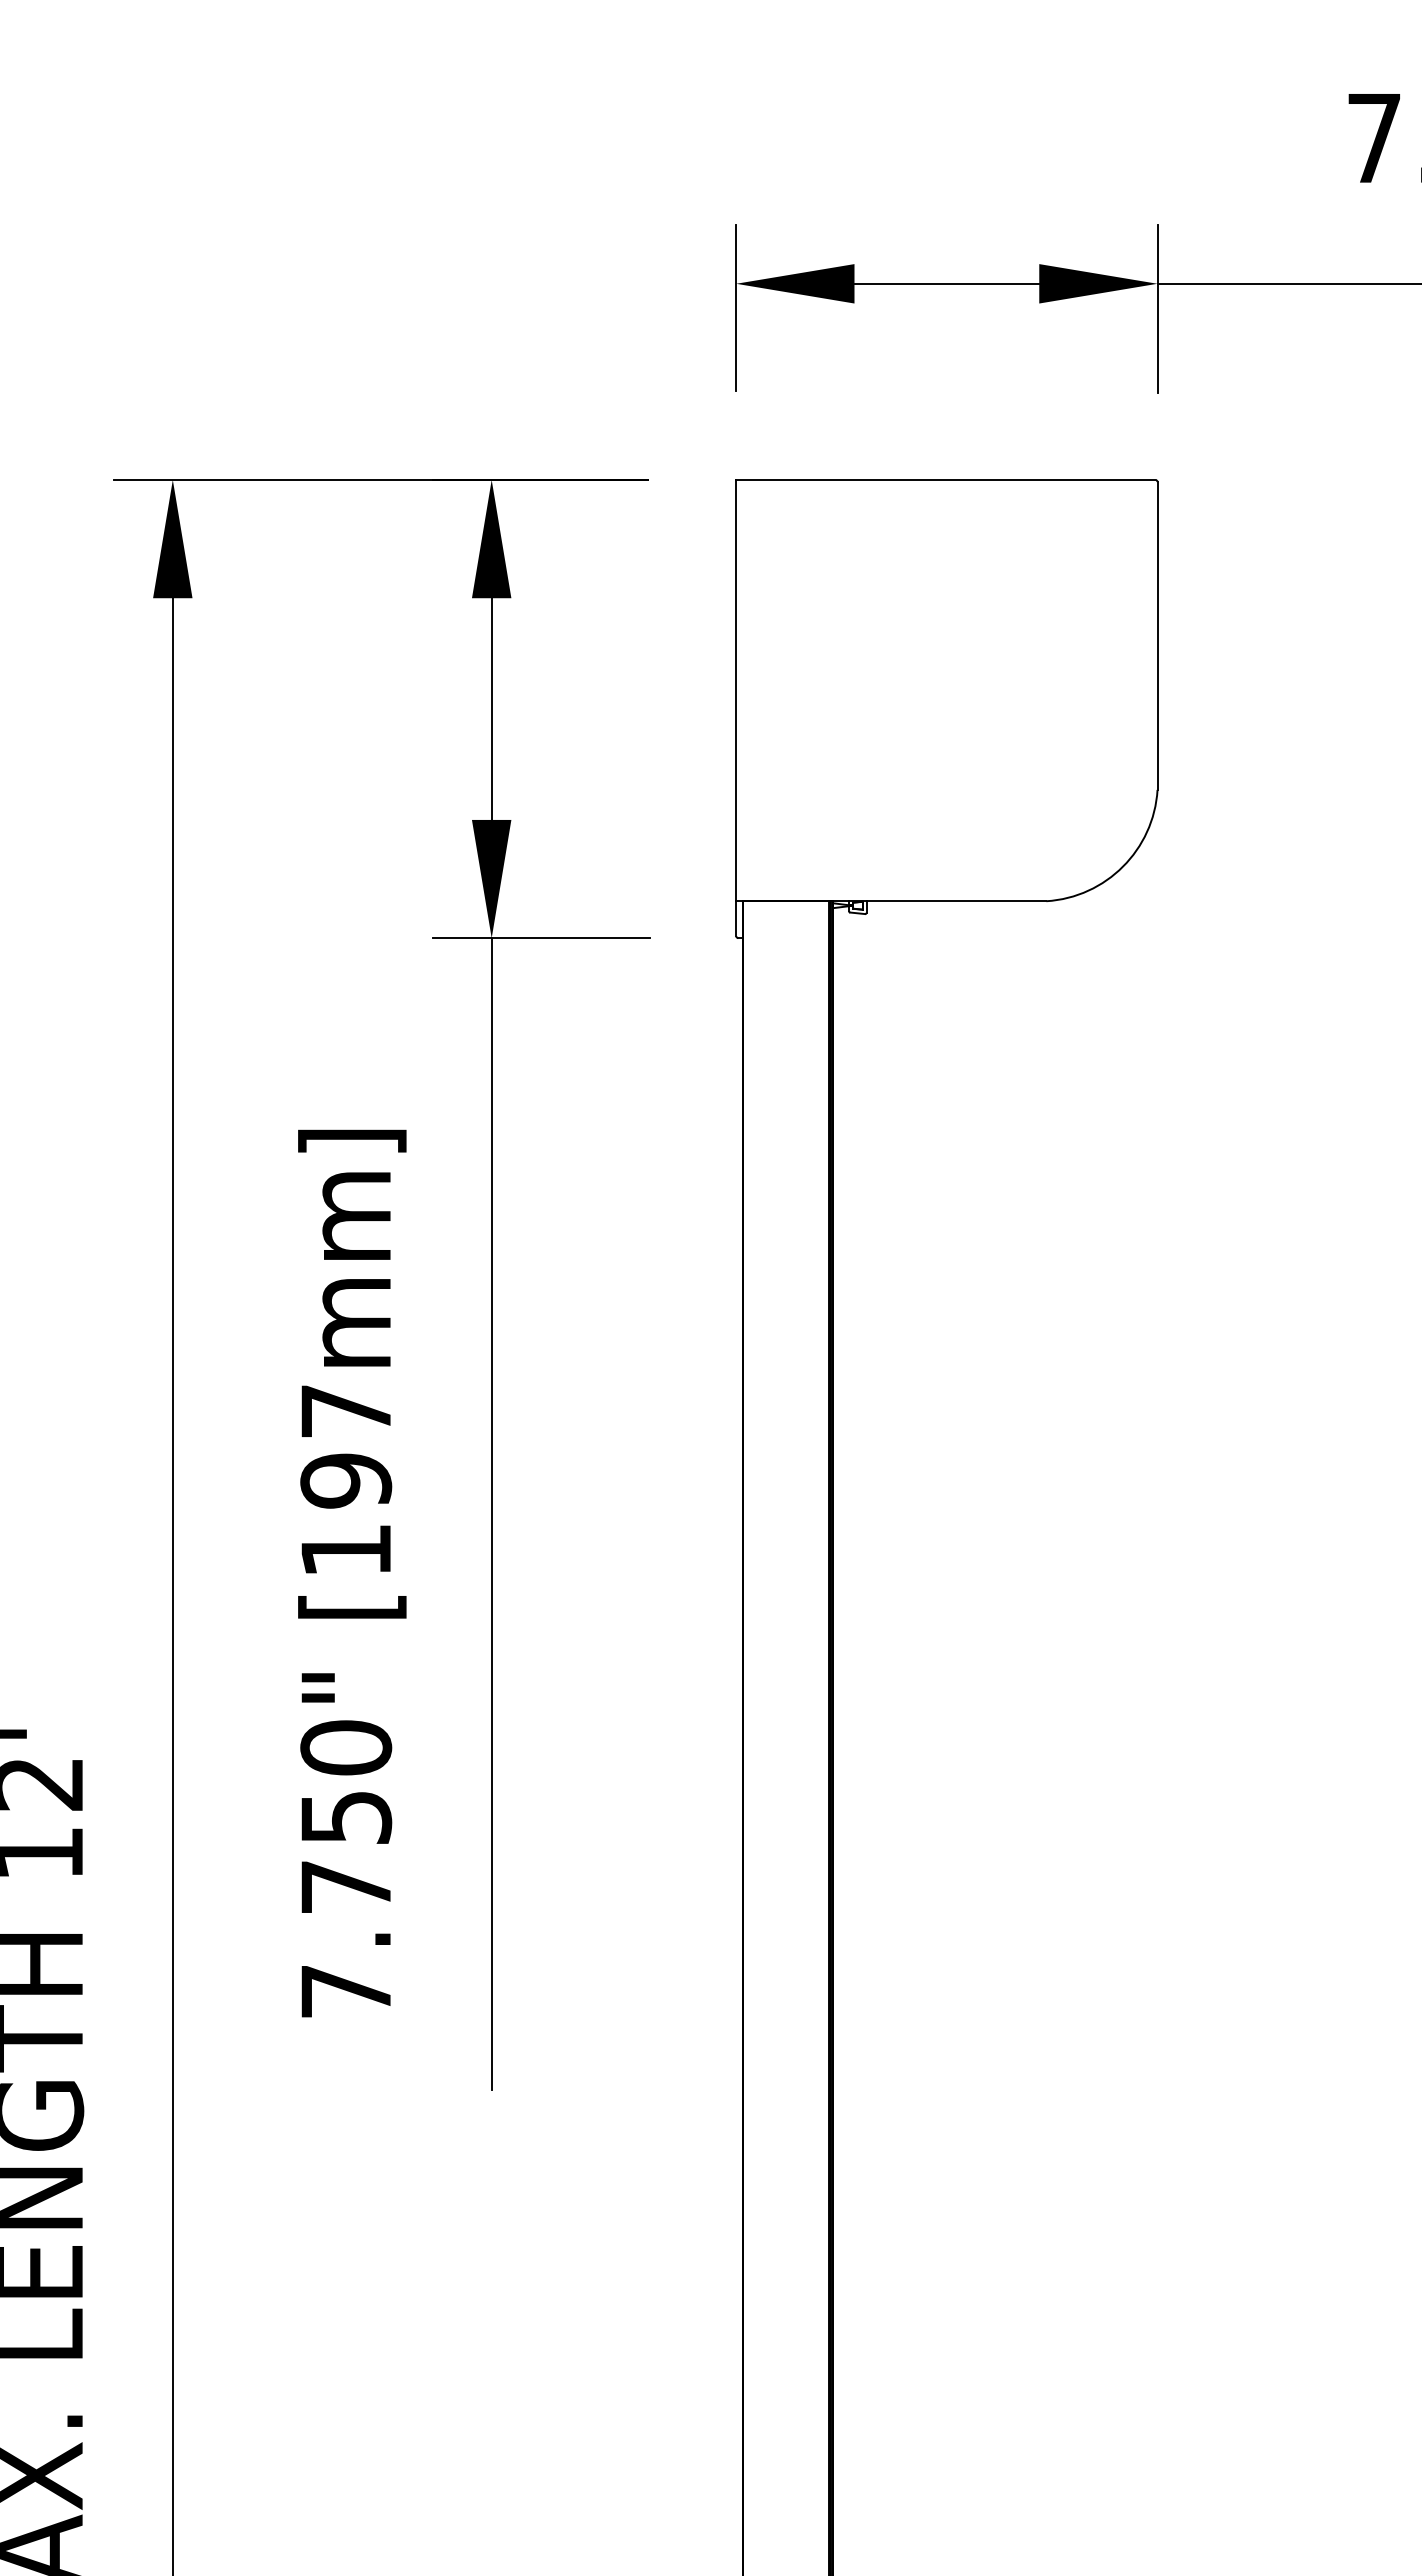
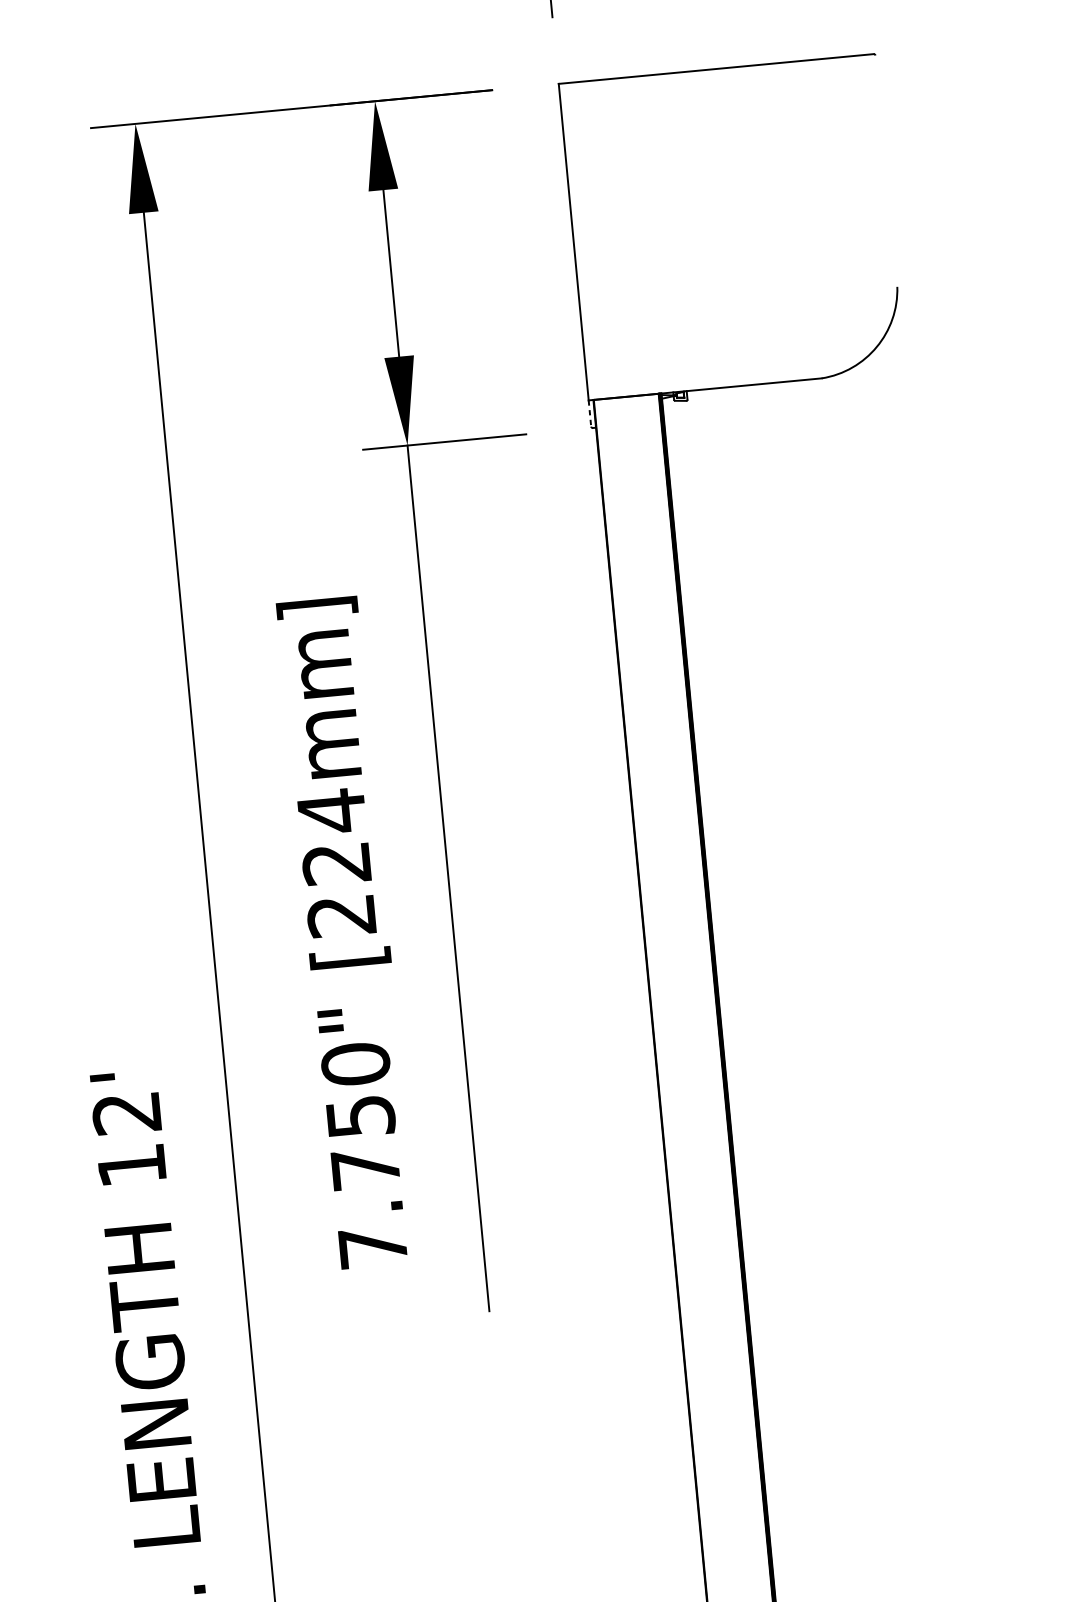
line: (1157, 635) -> (886, 170), removed
line: (736, 919) -> (590, 414), solid -> dashed
text: (346, 1479) -> (336, 862), [197mm] -> [224mm]

